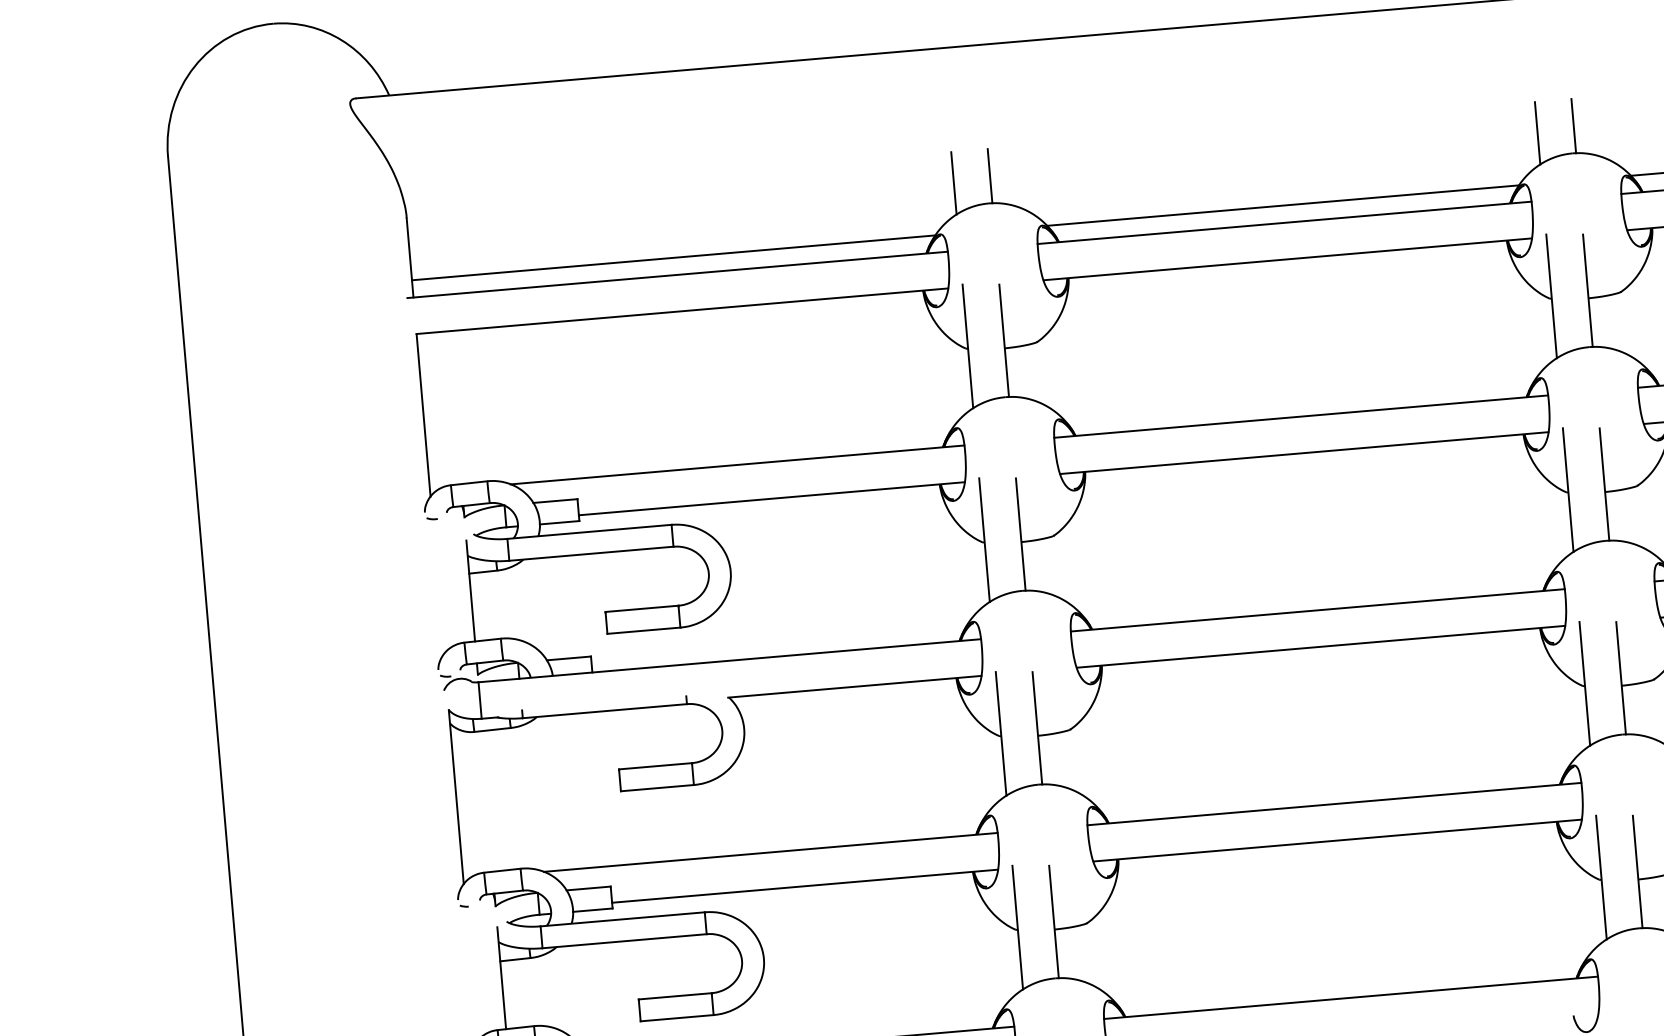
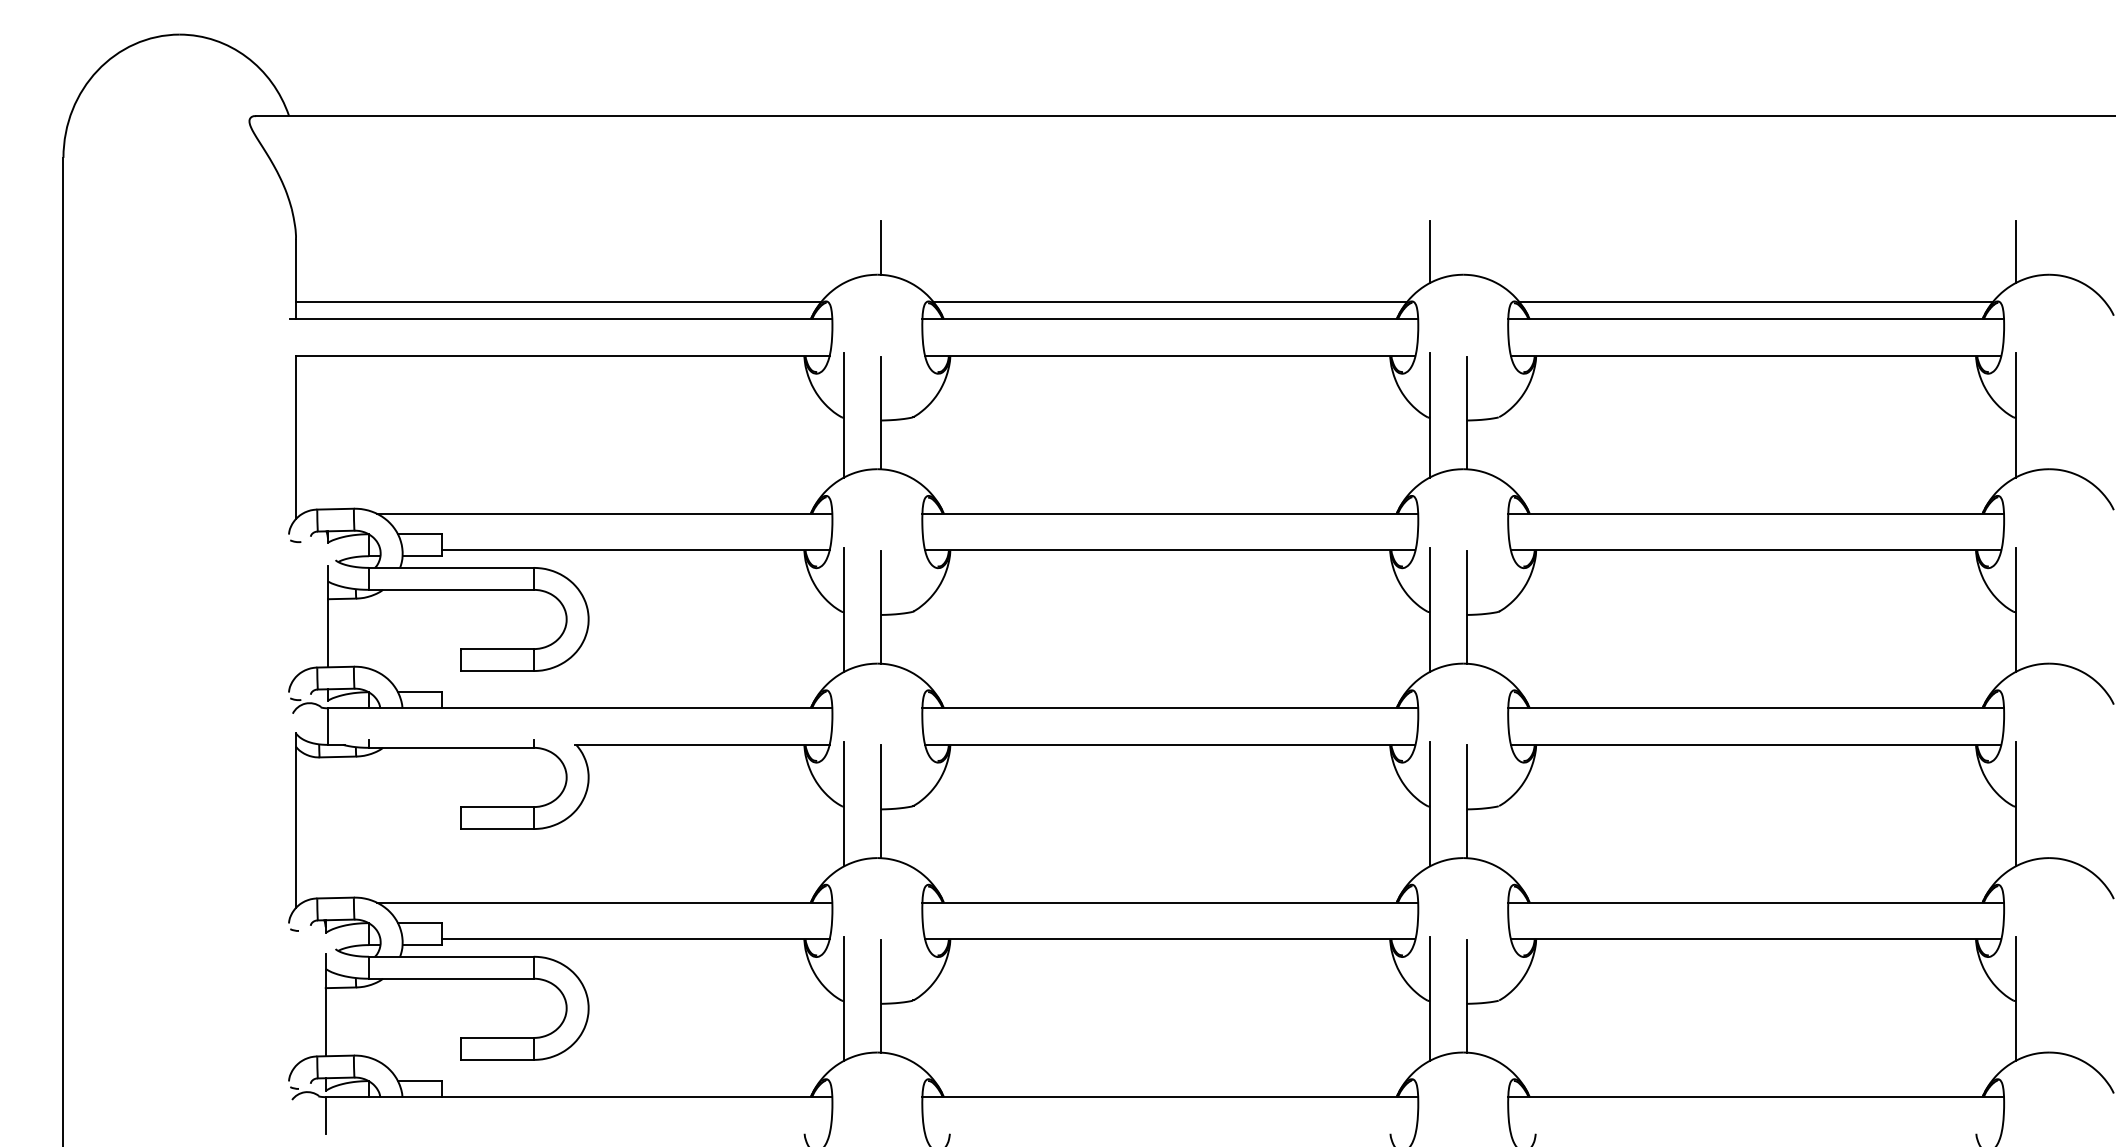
line: (1573, 125) -> (1466, 247), removed
line: (954, 183) -> (844, 251), removed

